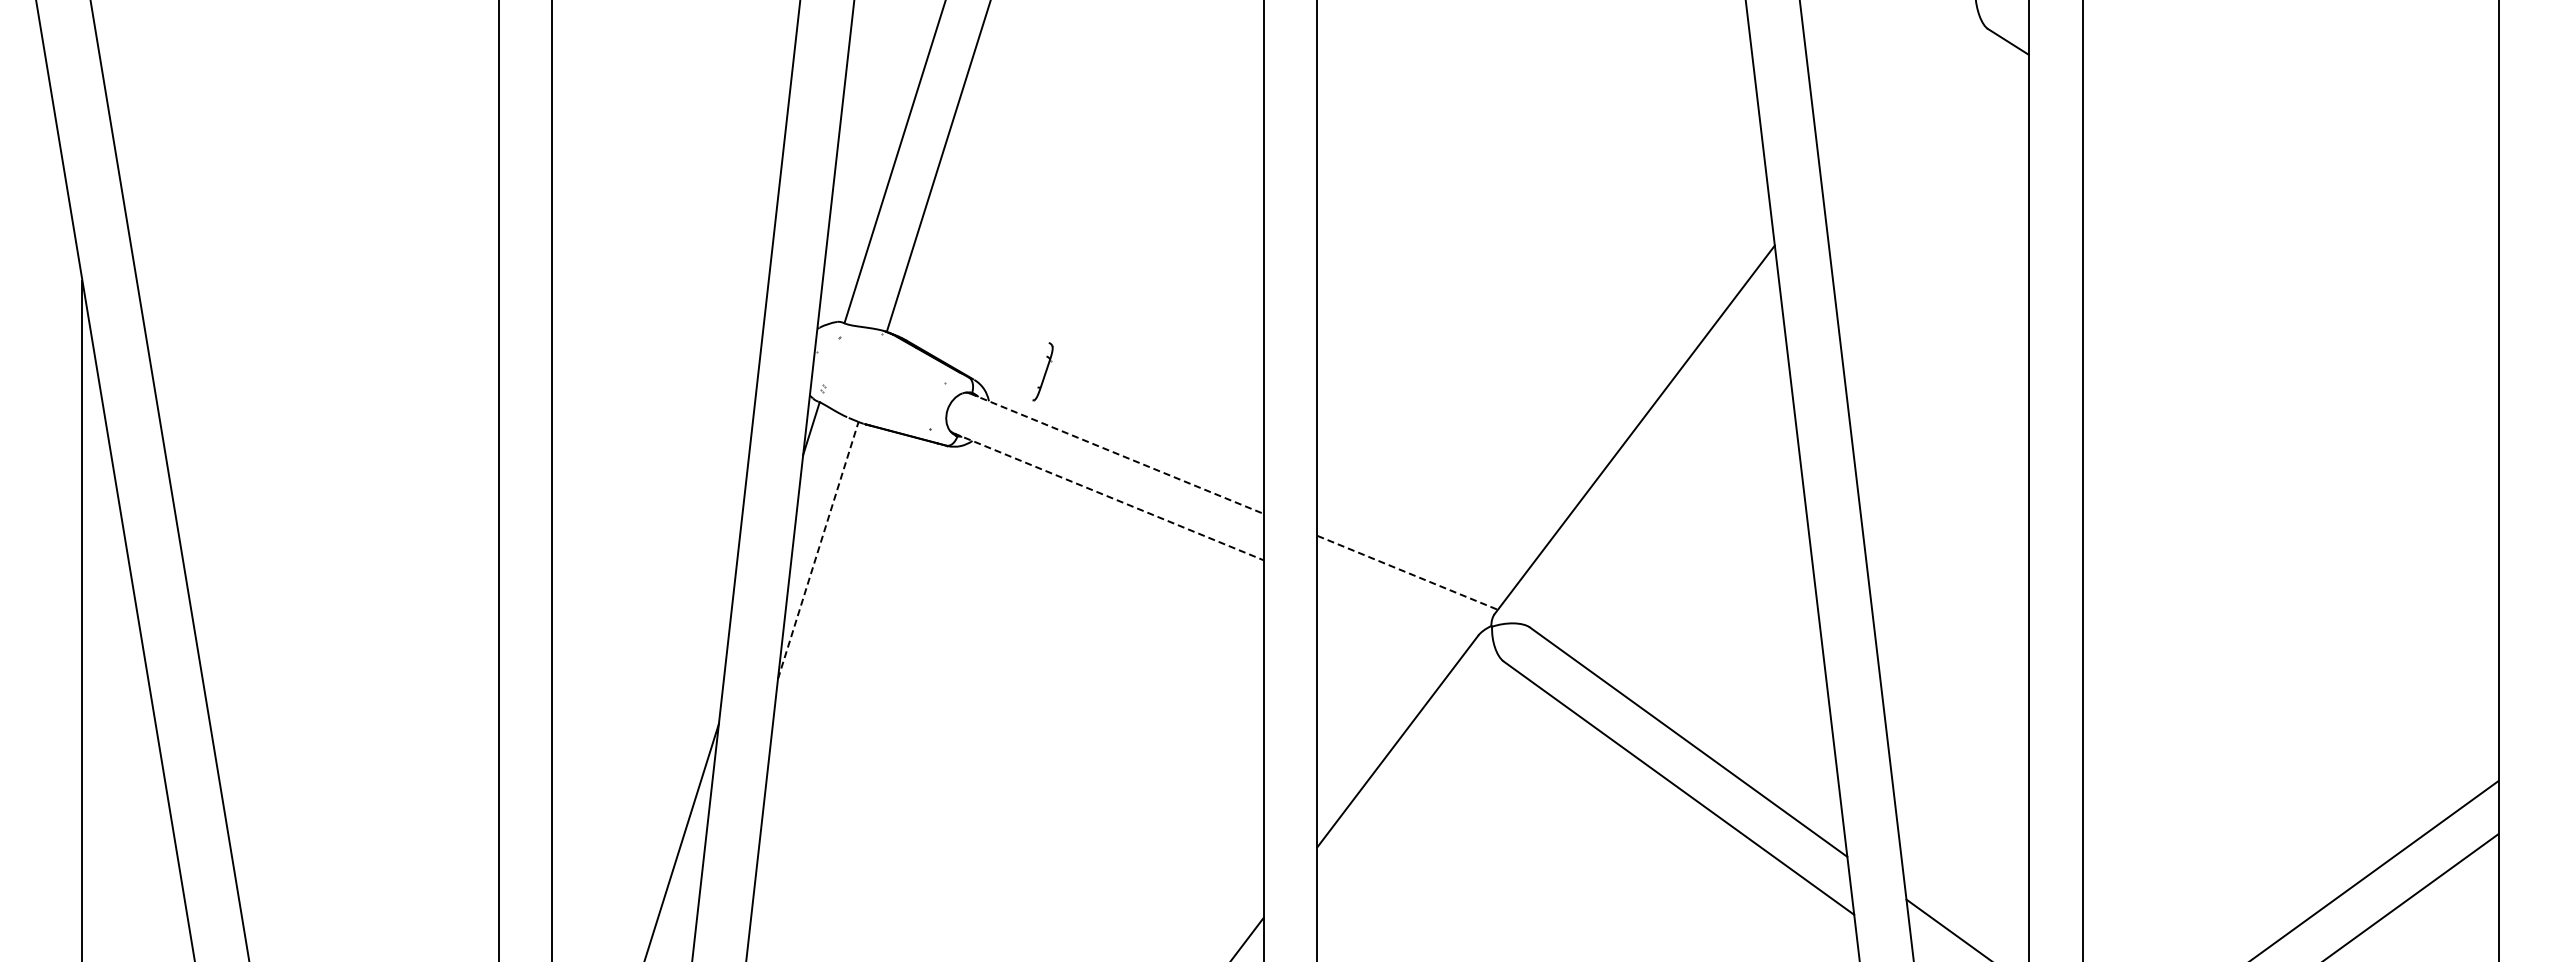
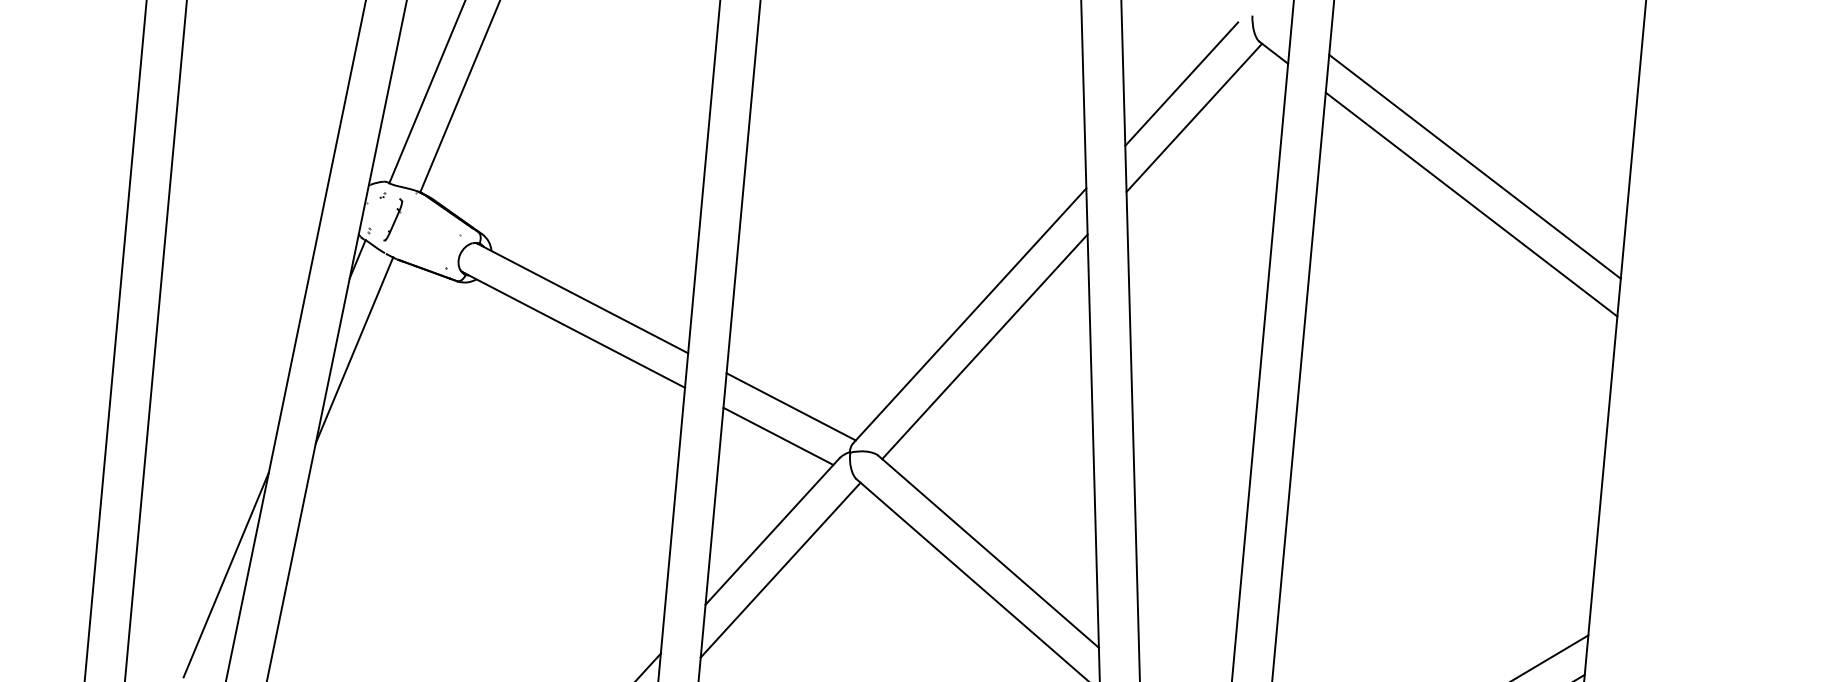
line: (1889, 94) -> (1181, 83), added
line: (1909, 138) -> (1193, 117), added
line: (2290, 169) -> (1474, 166), added
line: (2290, 220) -> (1471, 204), added
part: (1042, 371) -> (392, 219), moved
line: (1116, 453) -> (582, 298), dashed -> solid
line: (1658, 468) -> (984, 346), added
line: (1109, 497) -> (574, 330), dashed -> solid
line: (818, 550) -> (354, 350), dashed -> solid
line: (1407, 572) -> (791, 406), dashed -> solid
line: (1393, 613) -> (777, 436), added
line: (1413, 791) -> (780, 569), added

